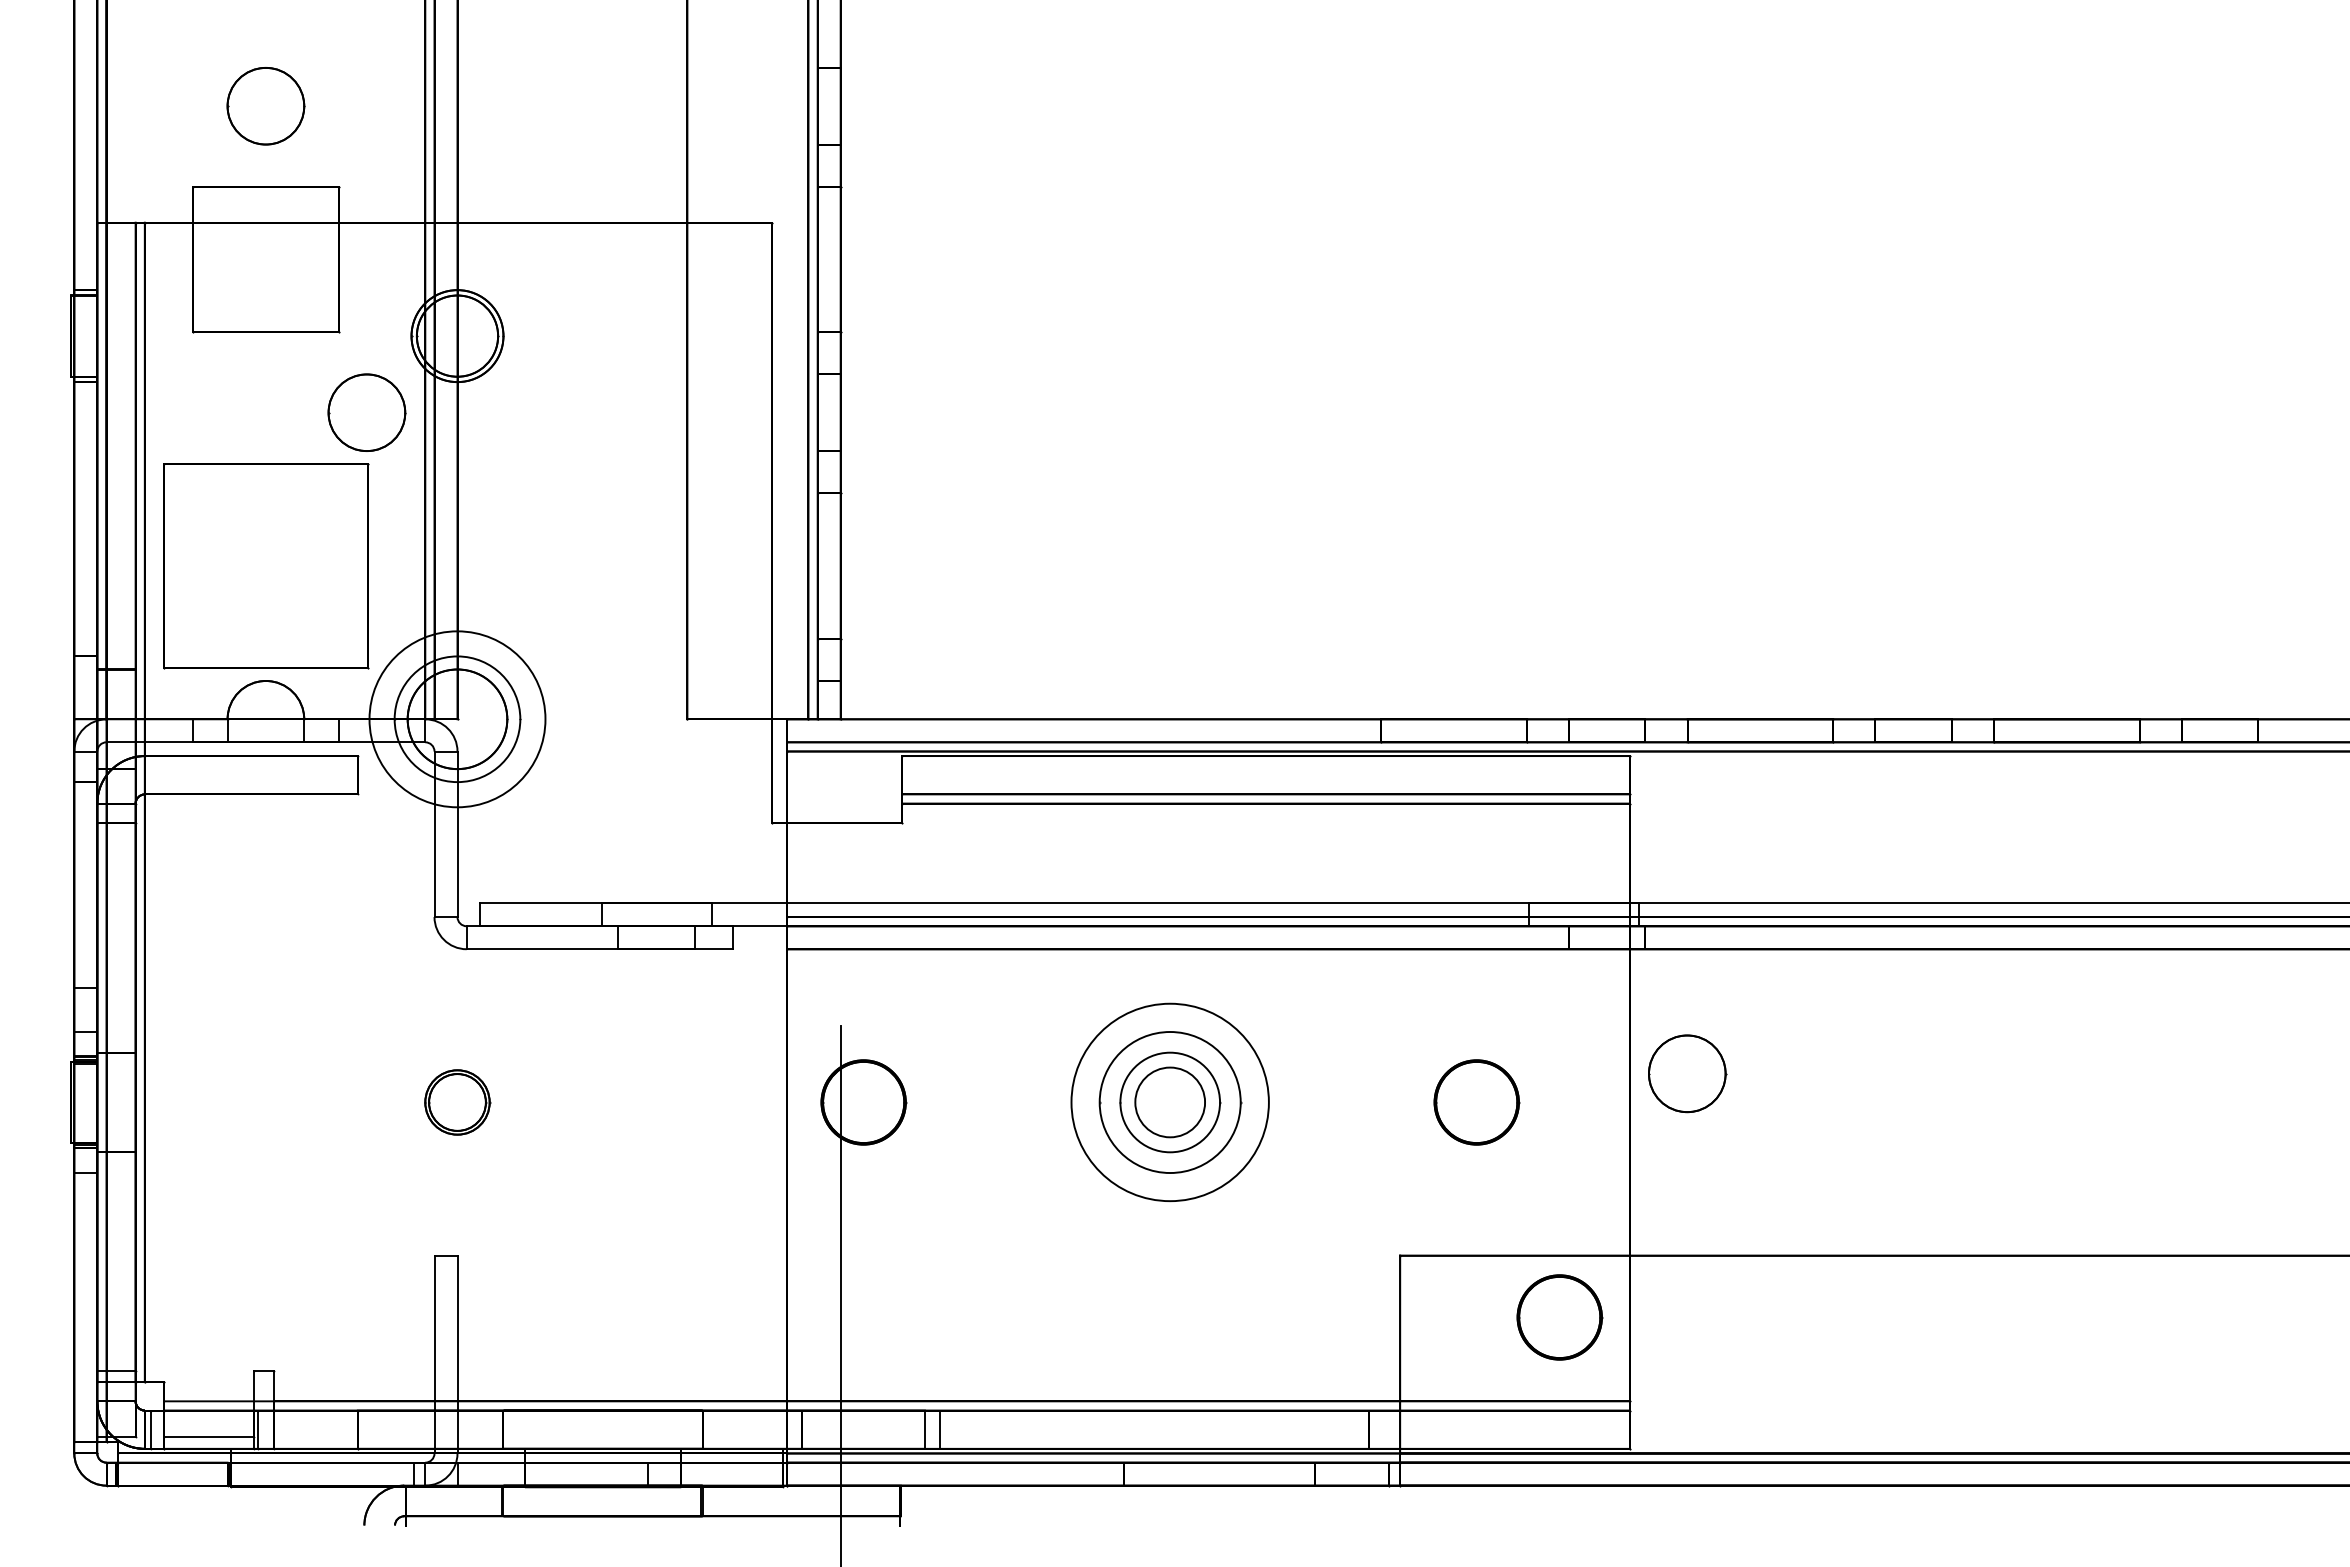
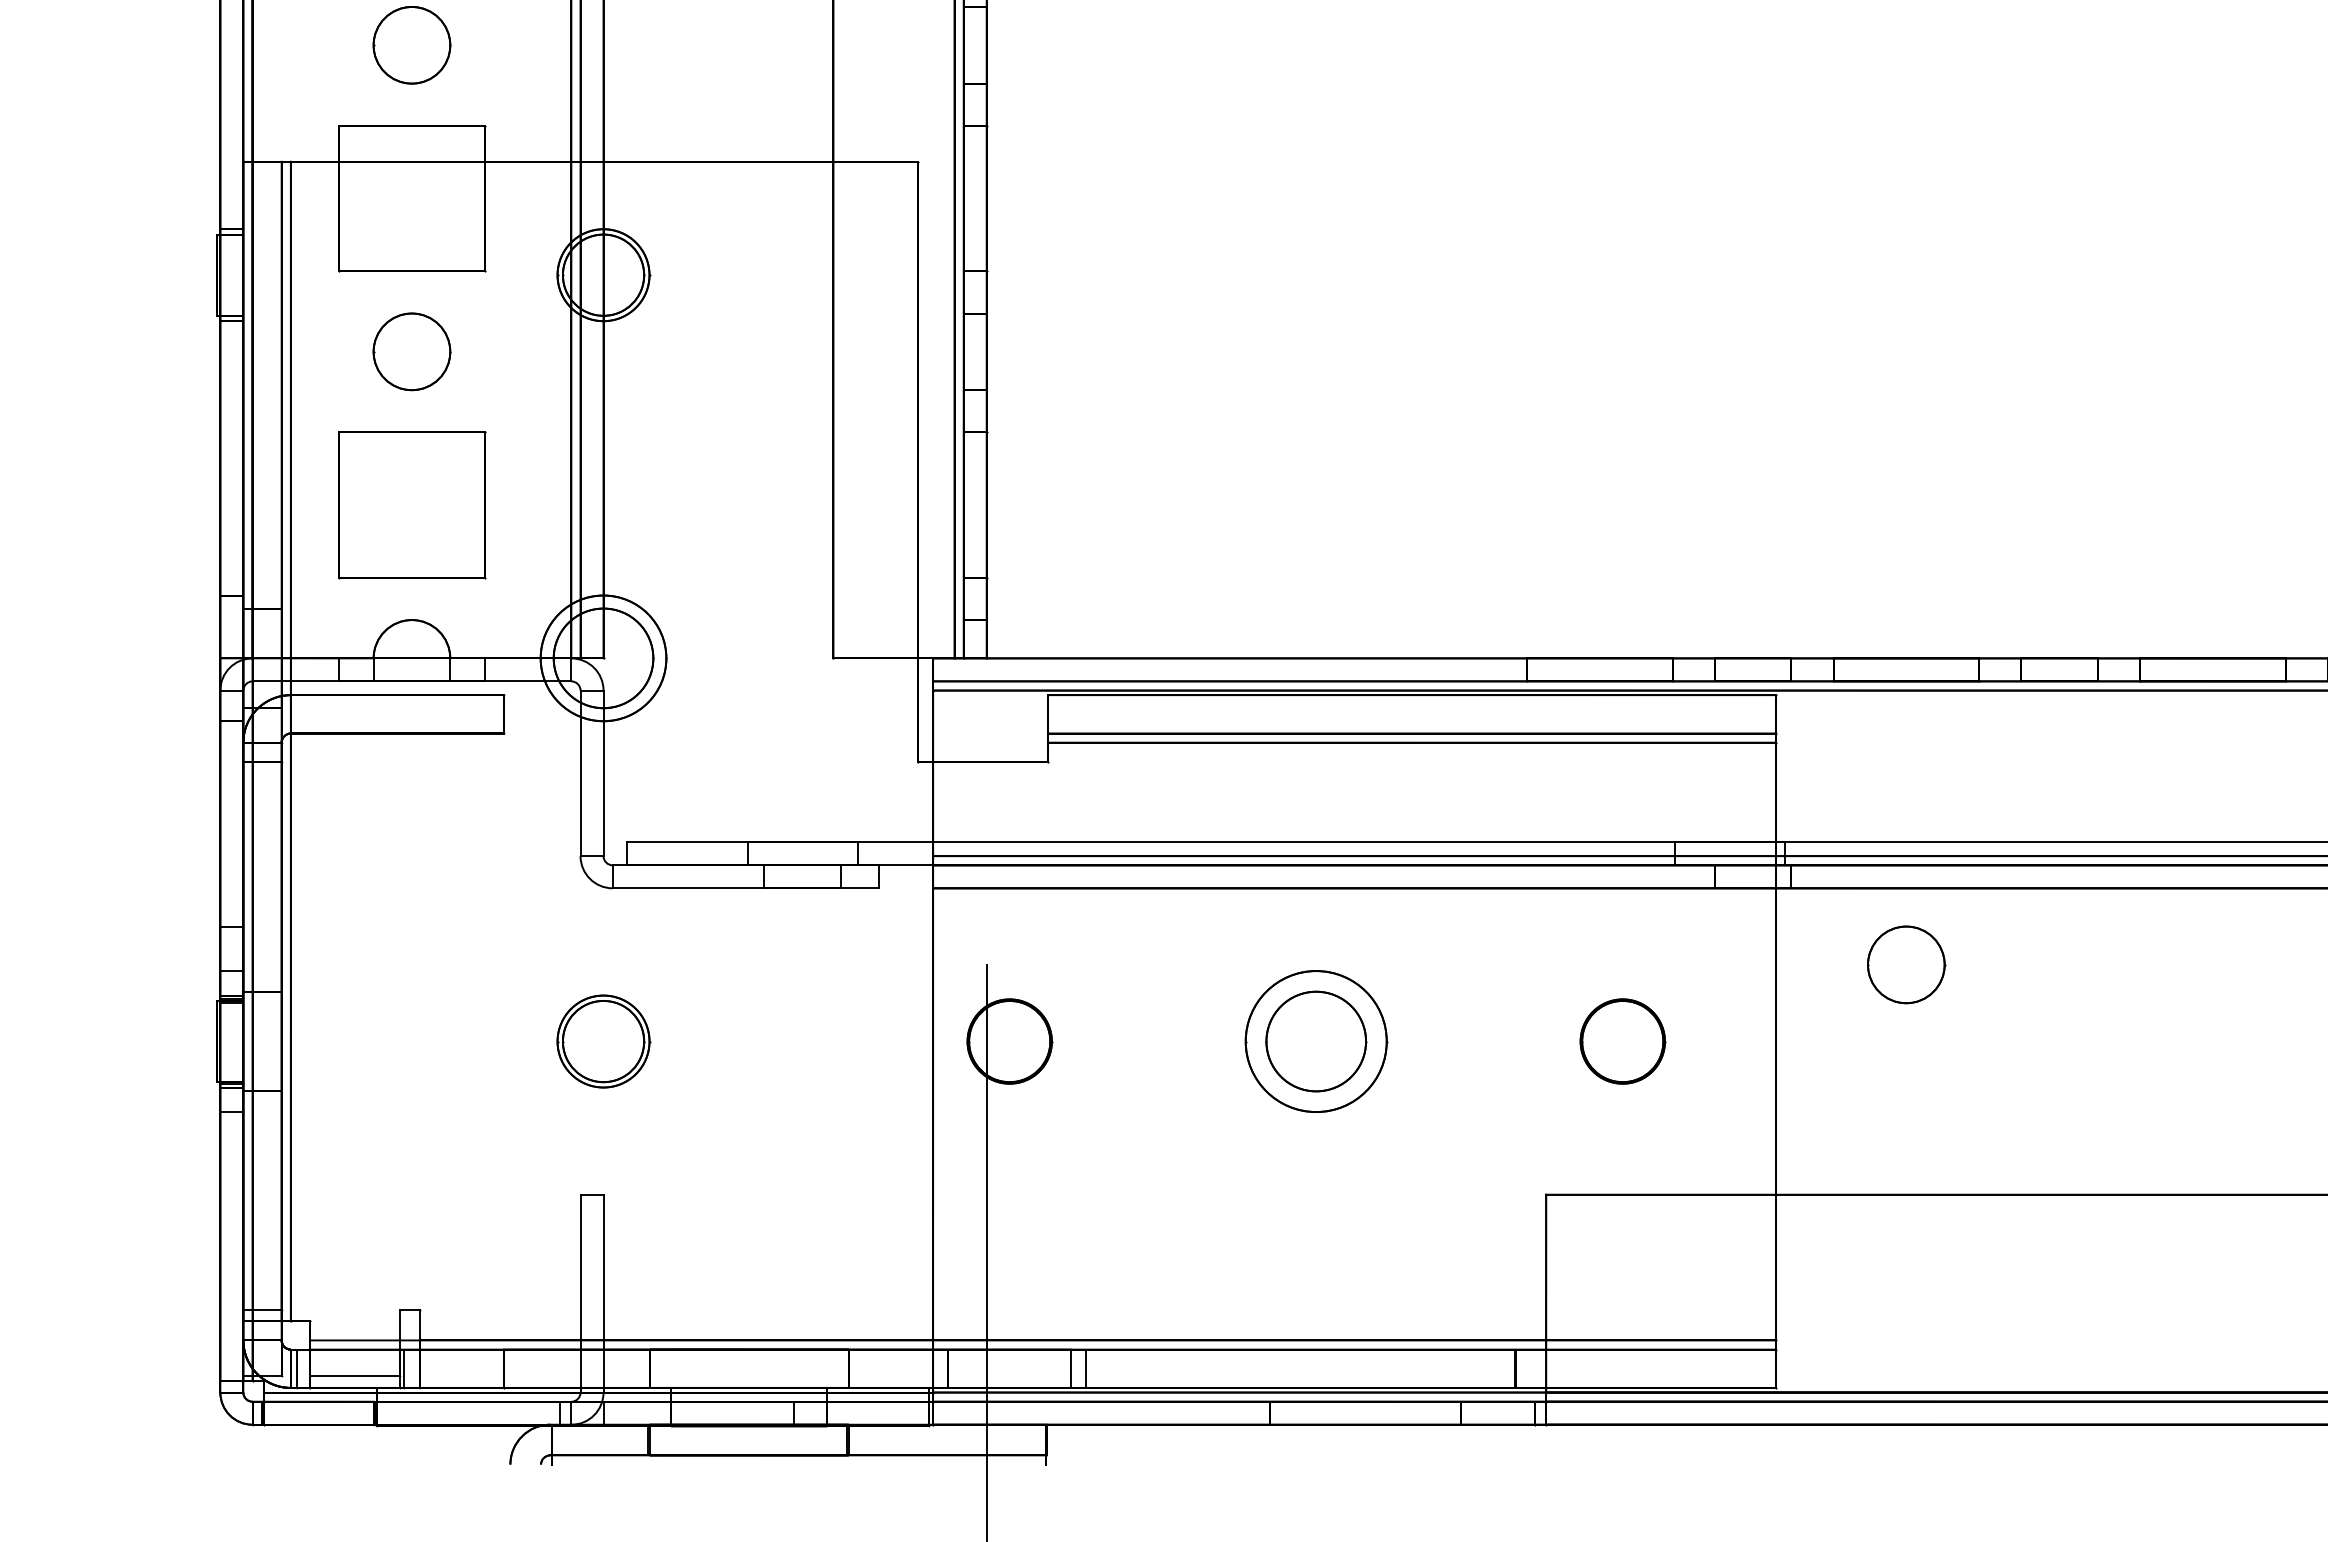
part: (366, 412) -> (411, 351), moved
part: (266, 566) -> (412, 505), size x0.71
circle: (457, 719) -> (603, 658), size x0.71
part: (1687, 1073) -> (1906, 964), moved
circle: (1169, 1101) -> (1315, 1040), size x0.71
part: (457, 1102) -> (603, 1041), size x1.43
circle: (1170, 1102) -> (1316, 1041), size x1.43
part: (1559, 1317) -> (1705, 1256), removed

